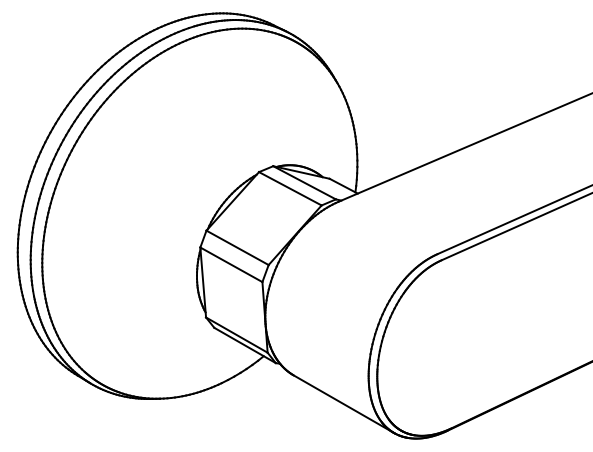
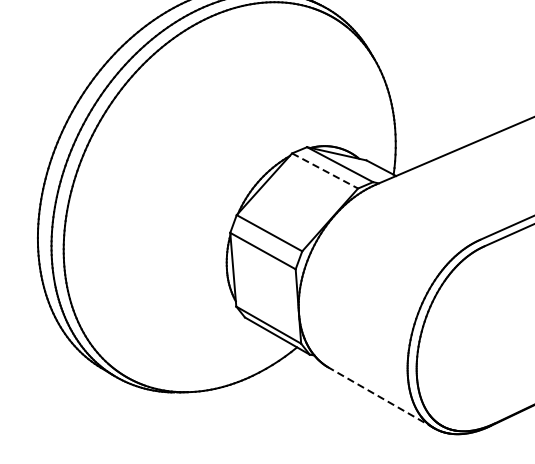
line: (290, 189) -> (325, 171), solid -> dashed
line: (343, 404) -> (381, 398), solid -> dashed

